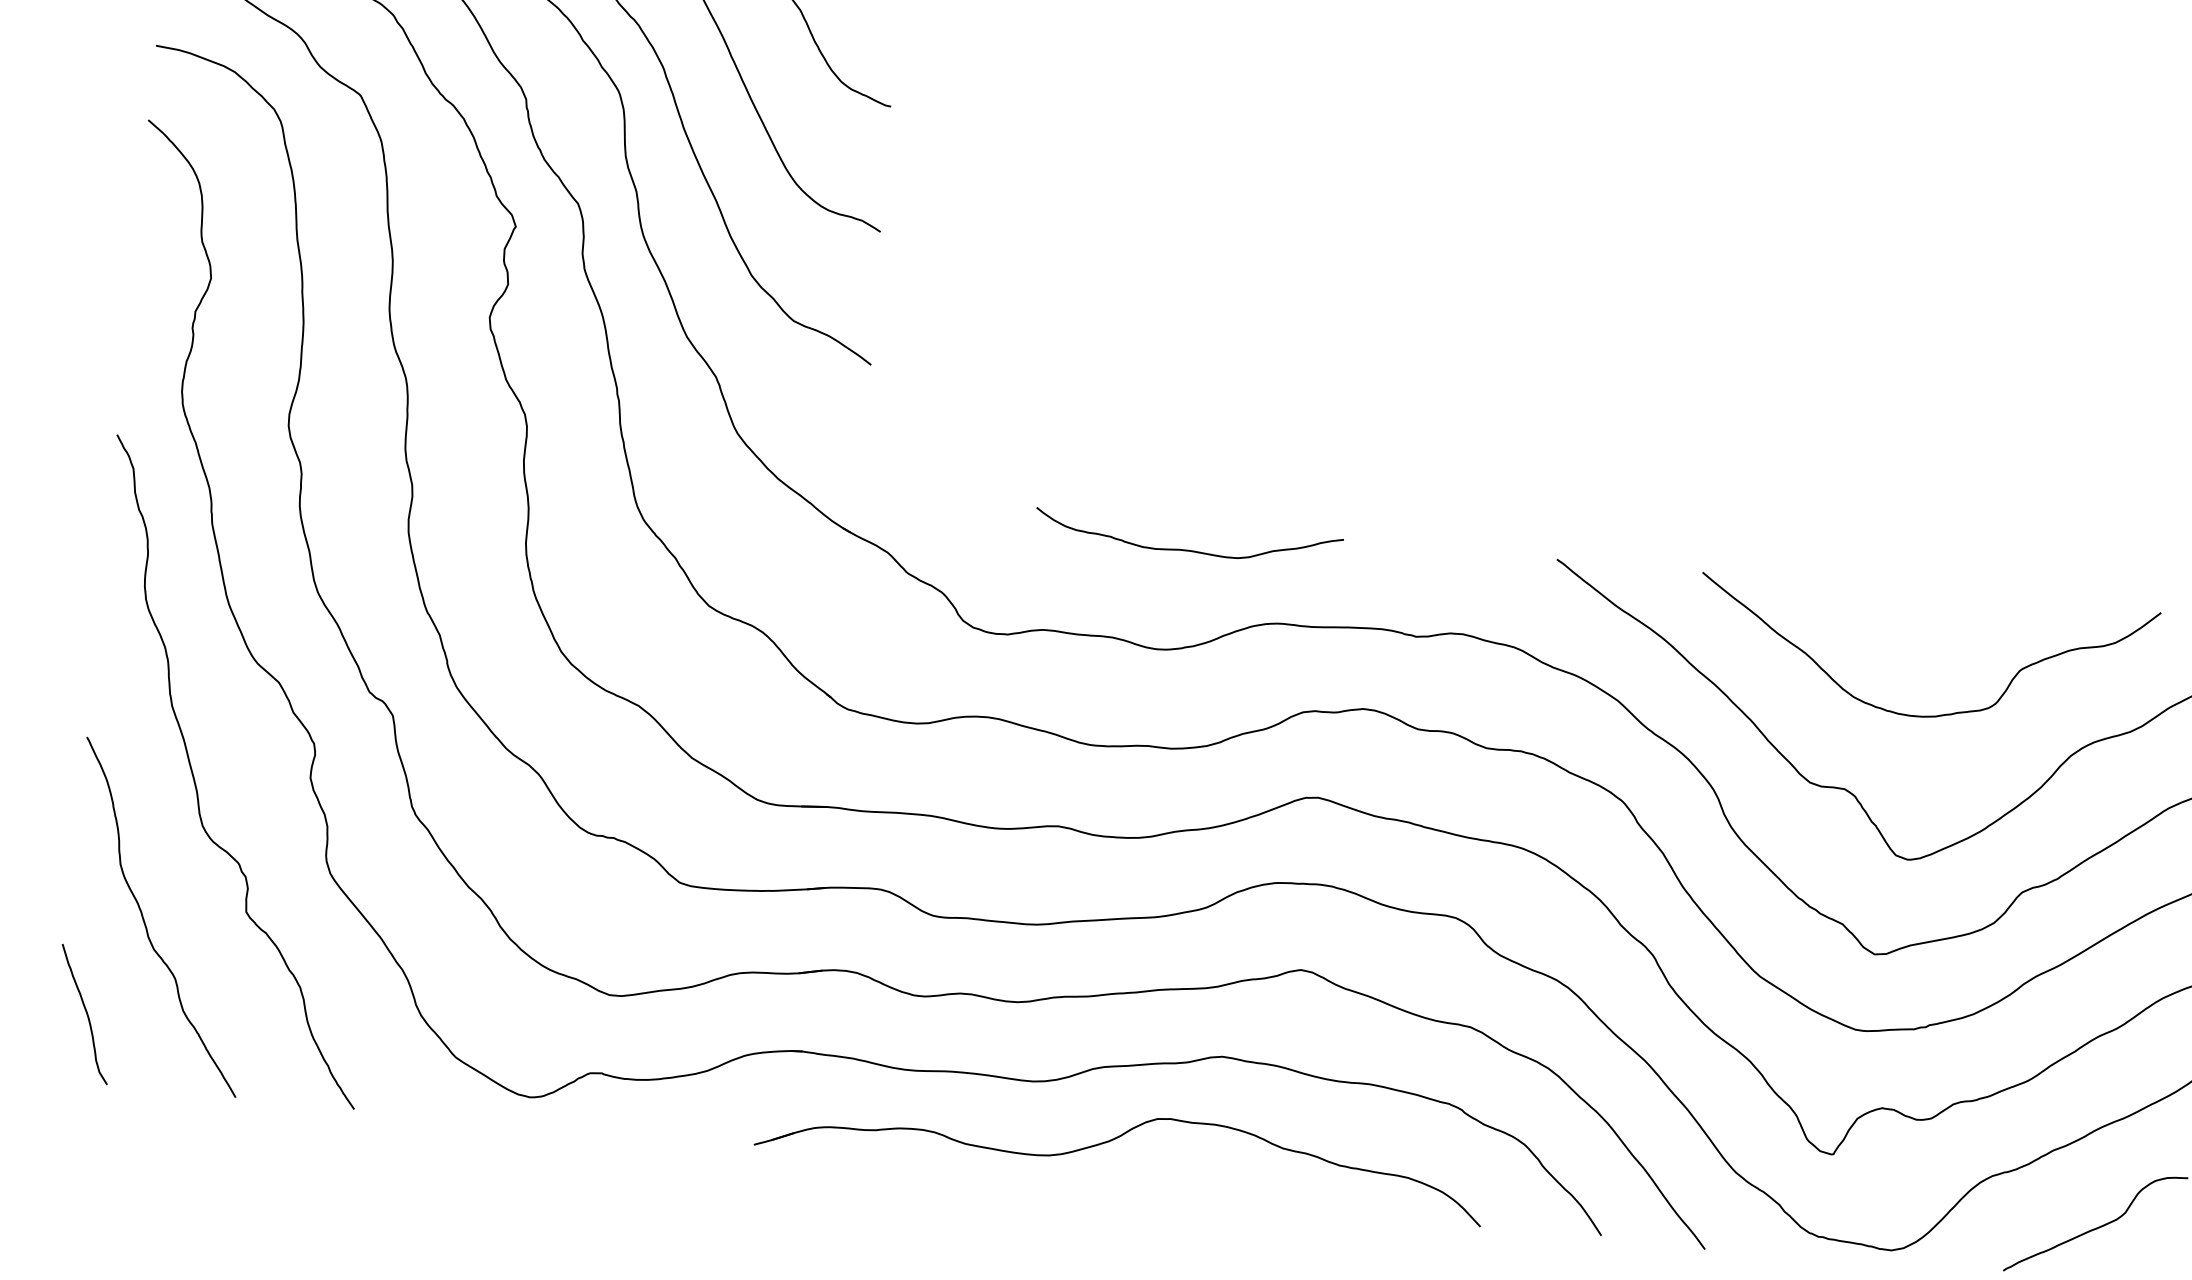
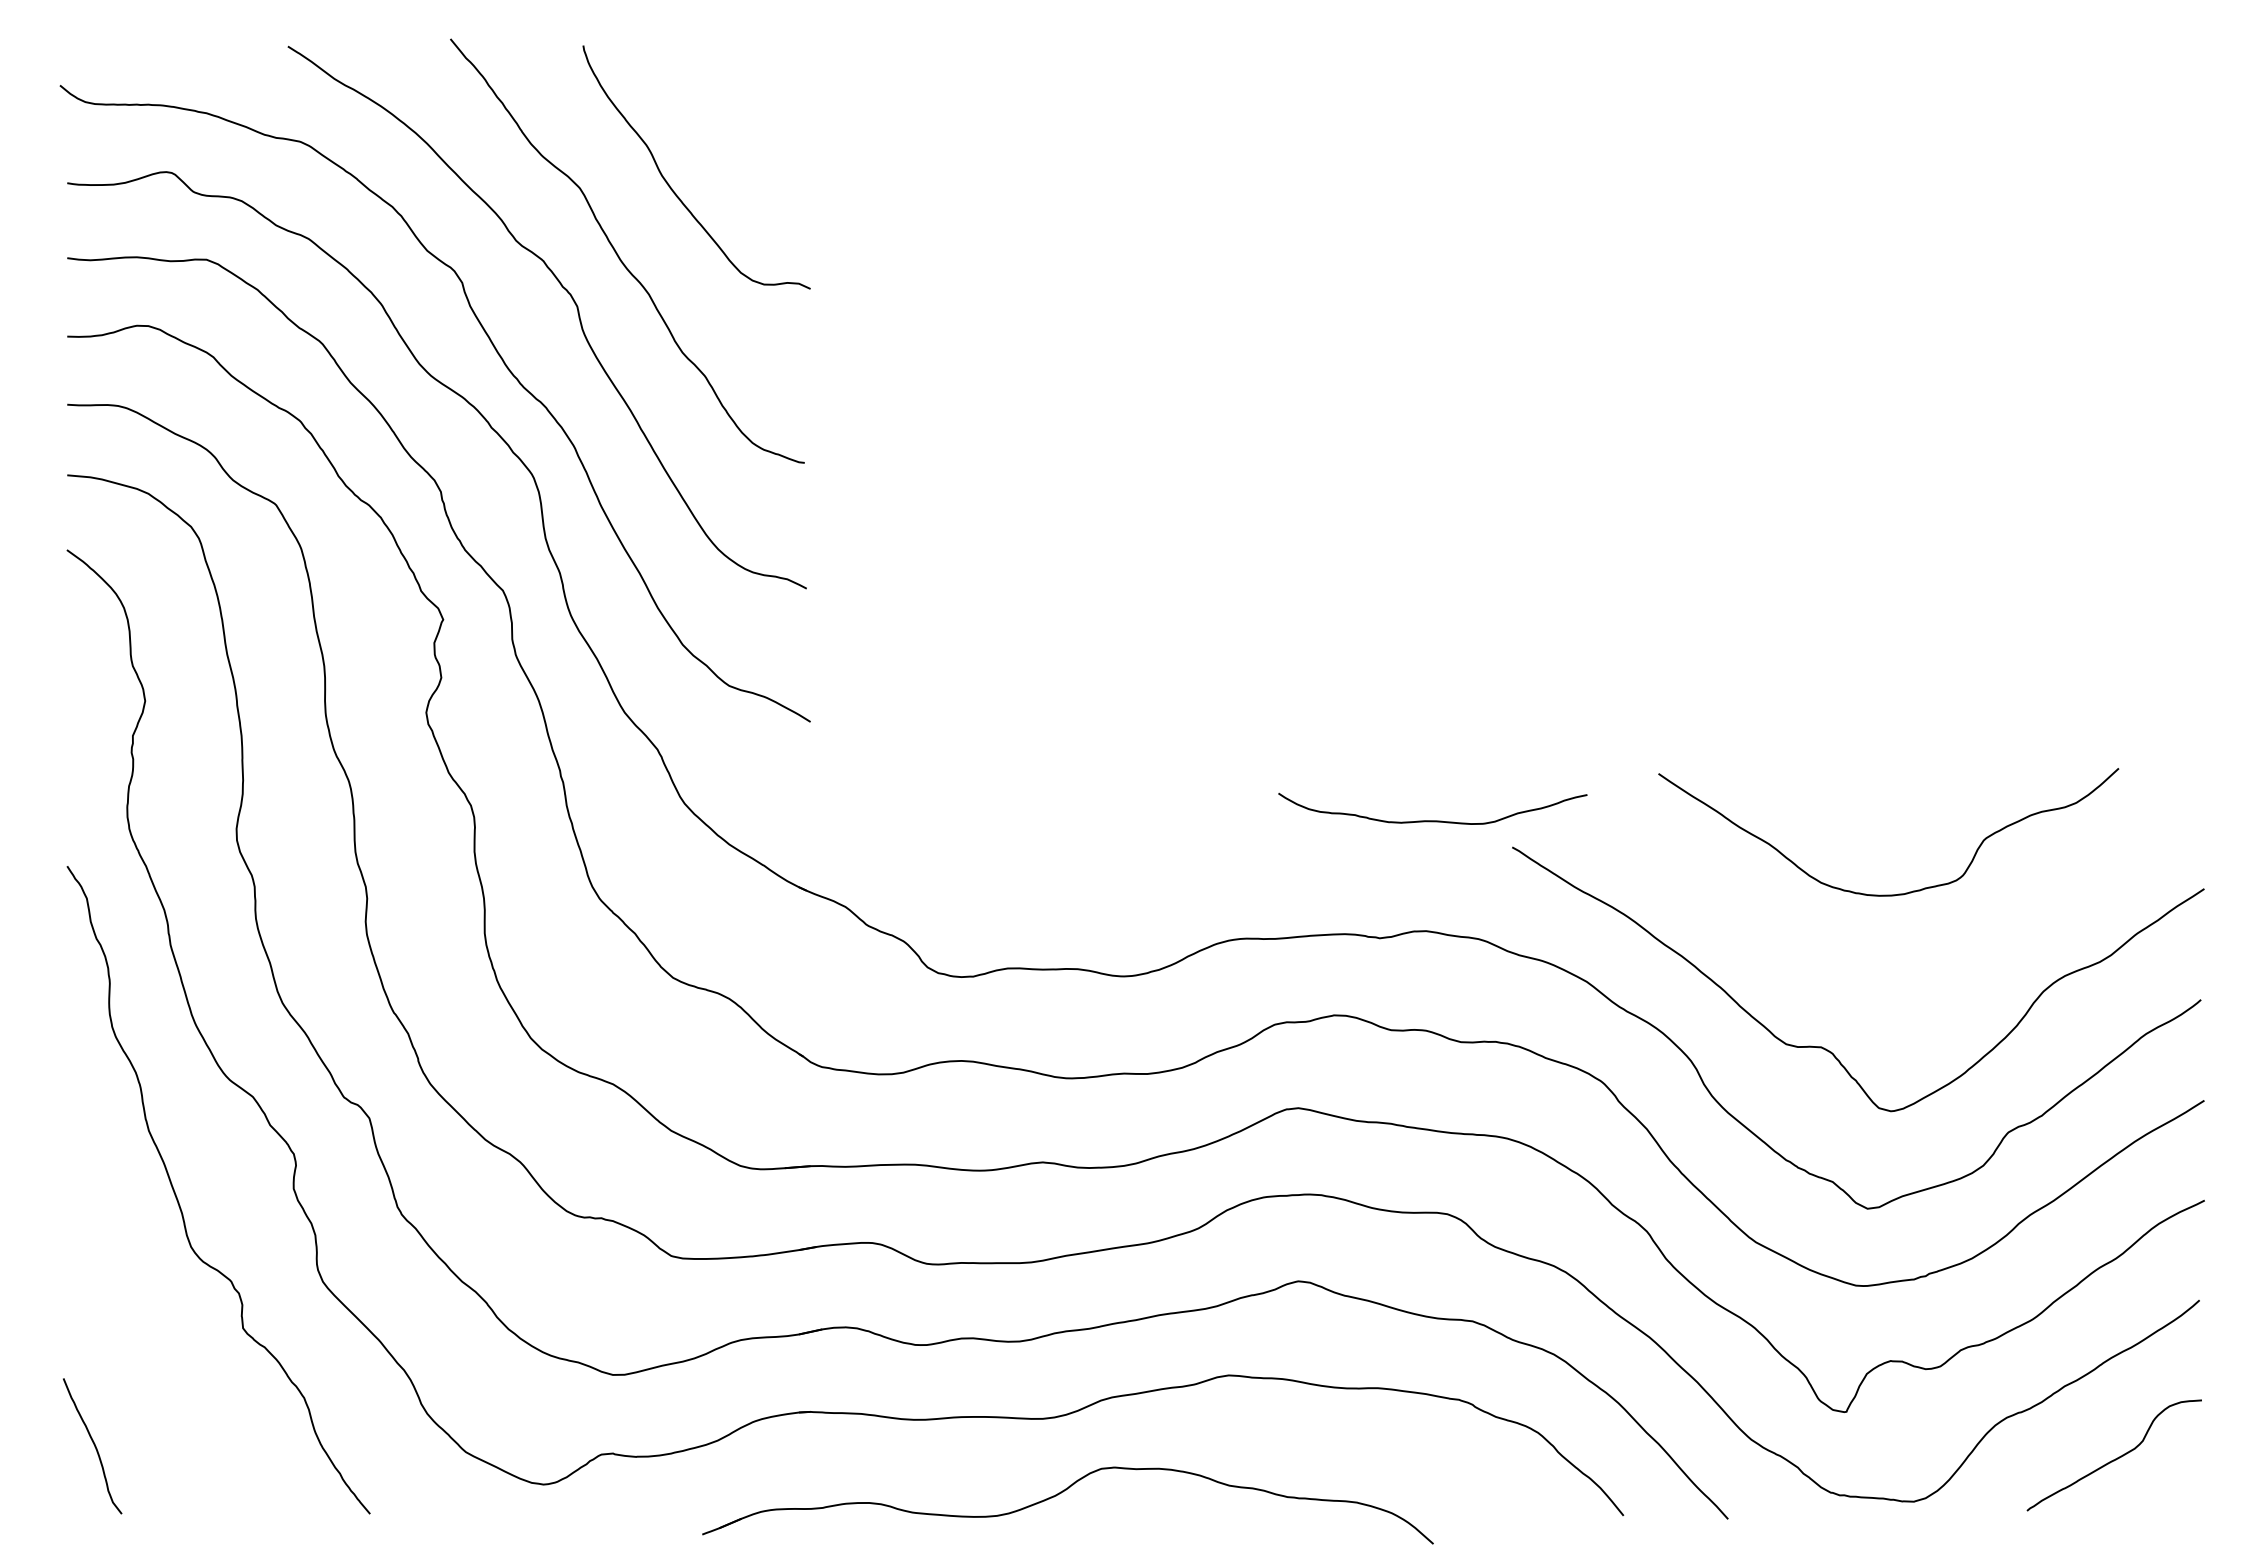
curve: (1187, 549) -> (1432, 820), moved
curve: (1929, 715) -> (1898, 893), moved
curve: (146, 923) -> (144, 1349), removed
part: (1115, 1139) -> (1061, 1493), moved

